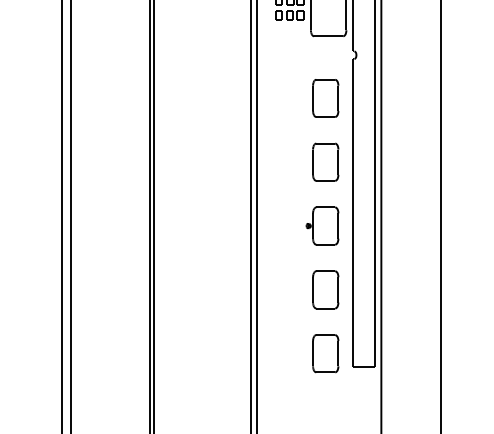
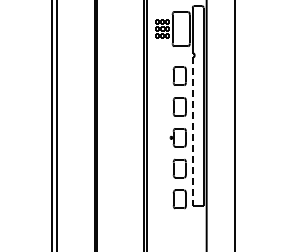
line: (351, 215) -> (192, 132), solid -> dashed

